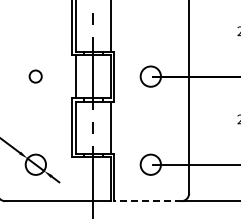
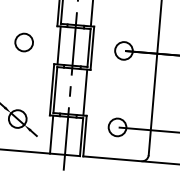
circle: (35, 76) -> (23, 42), size x1.67
line: (76, 179) -> (51, 134), added
line: (147, 201) -> (111, 159), dashed -> solid

